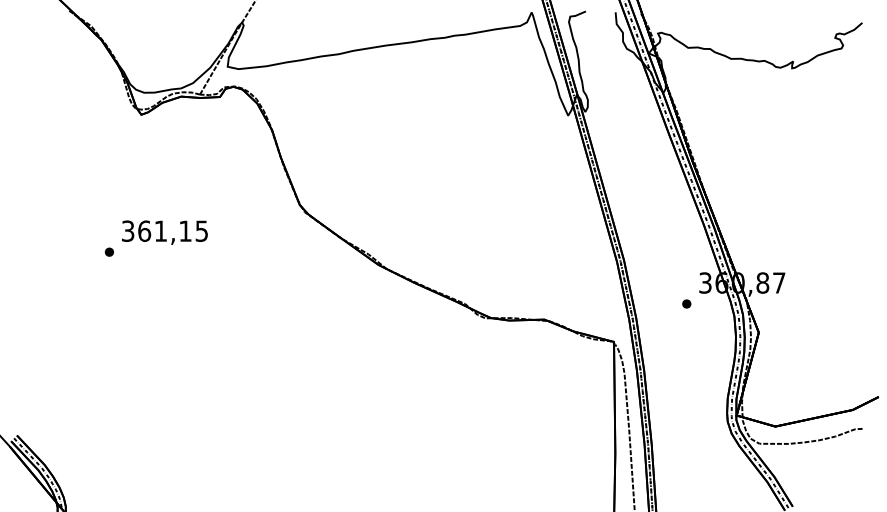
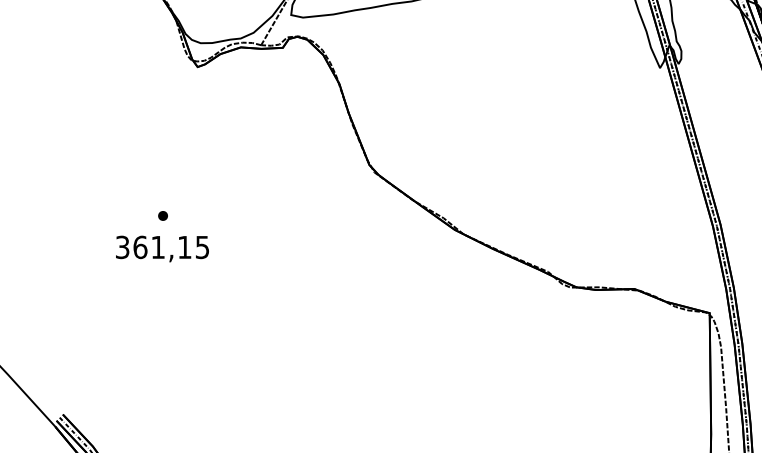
text: (164, 232) -> (162, 248), moved

